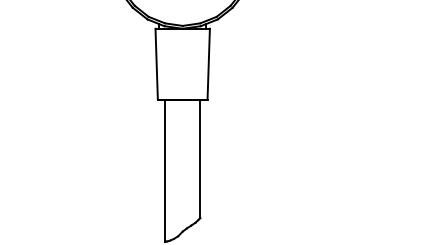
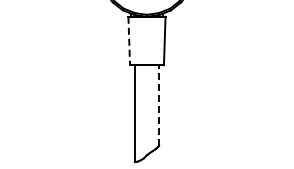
line: (157, 64) -> (129, 41), solid -> dashed
line: (201, 158) -> (159, 105), solid -> dashed

